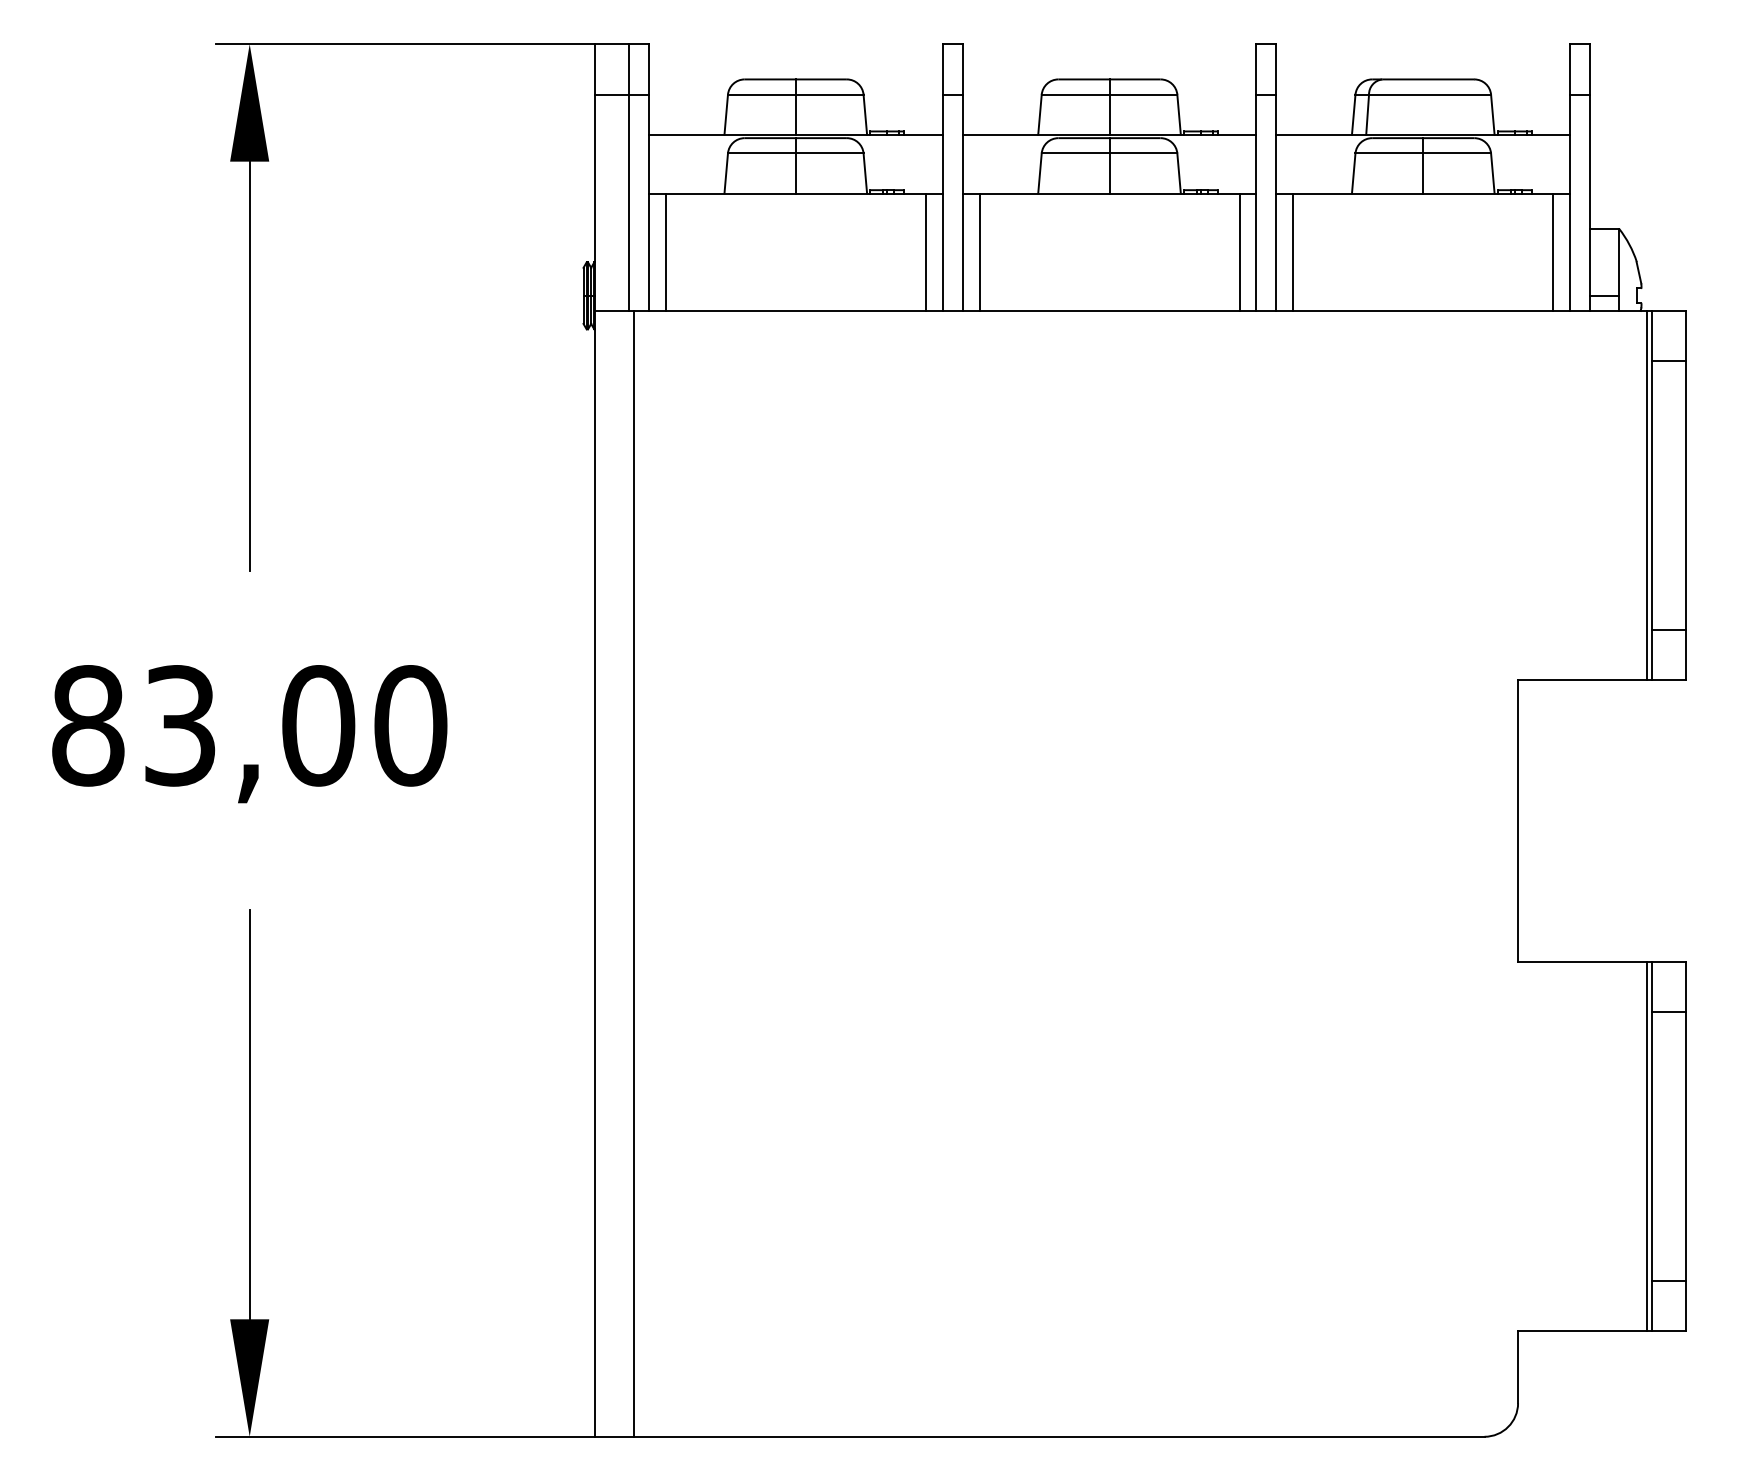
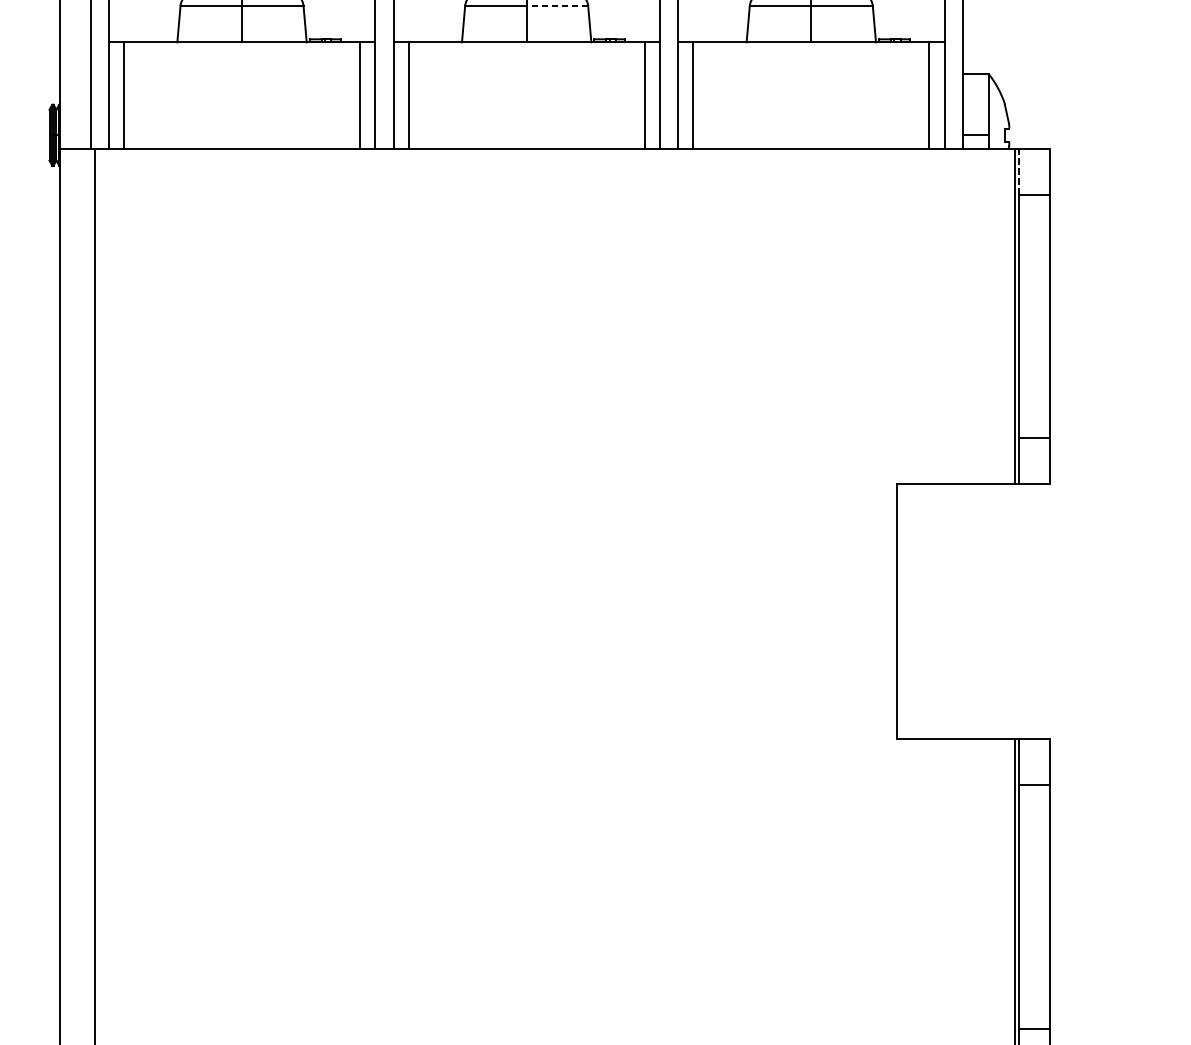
line: (1143, 153) -> (557, 6), solid -> dashed
line: (1652, 335) -> (1019, 171), solid -> dashed

